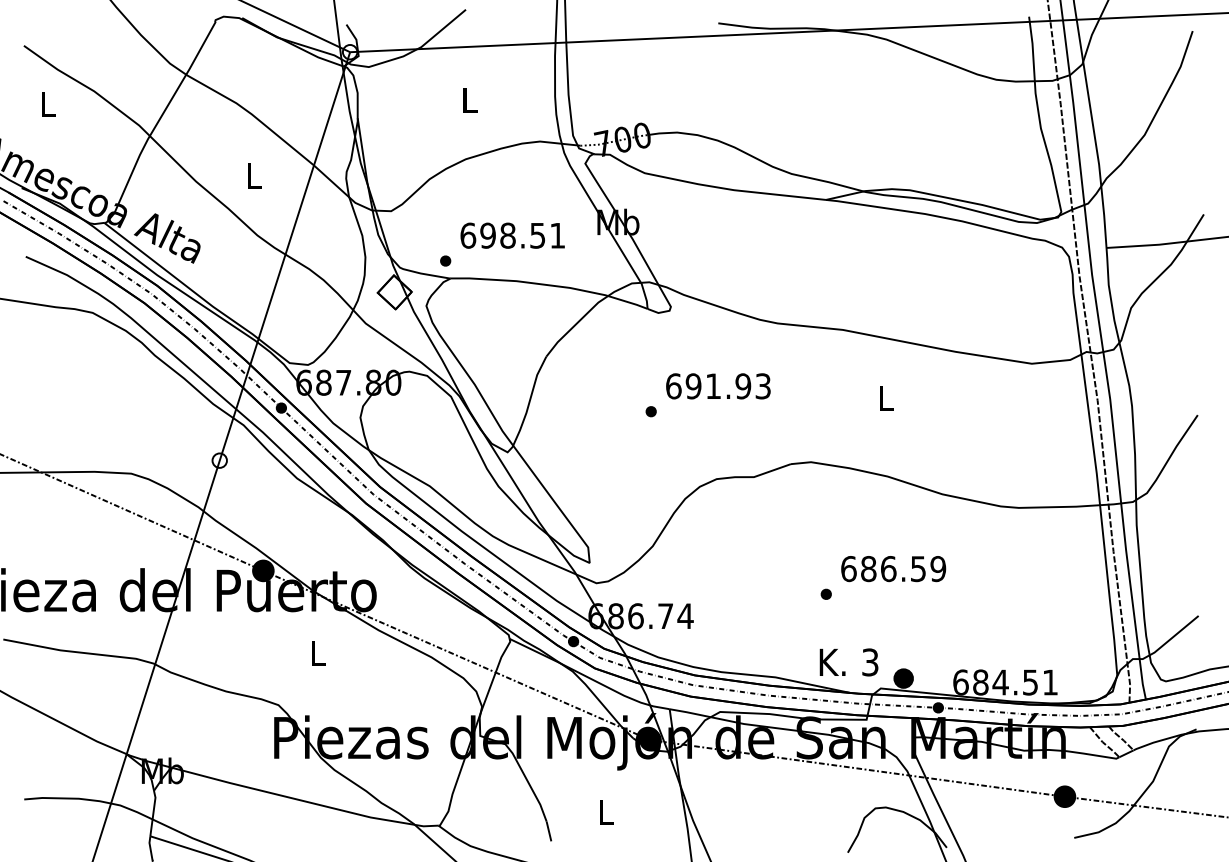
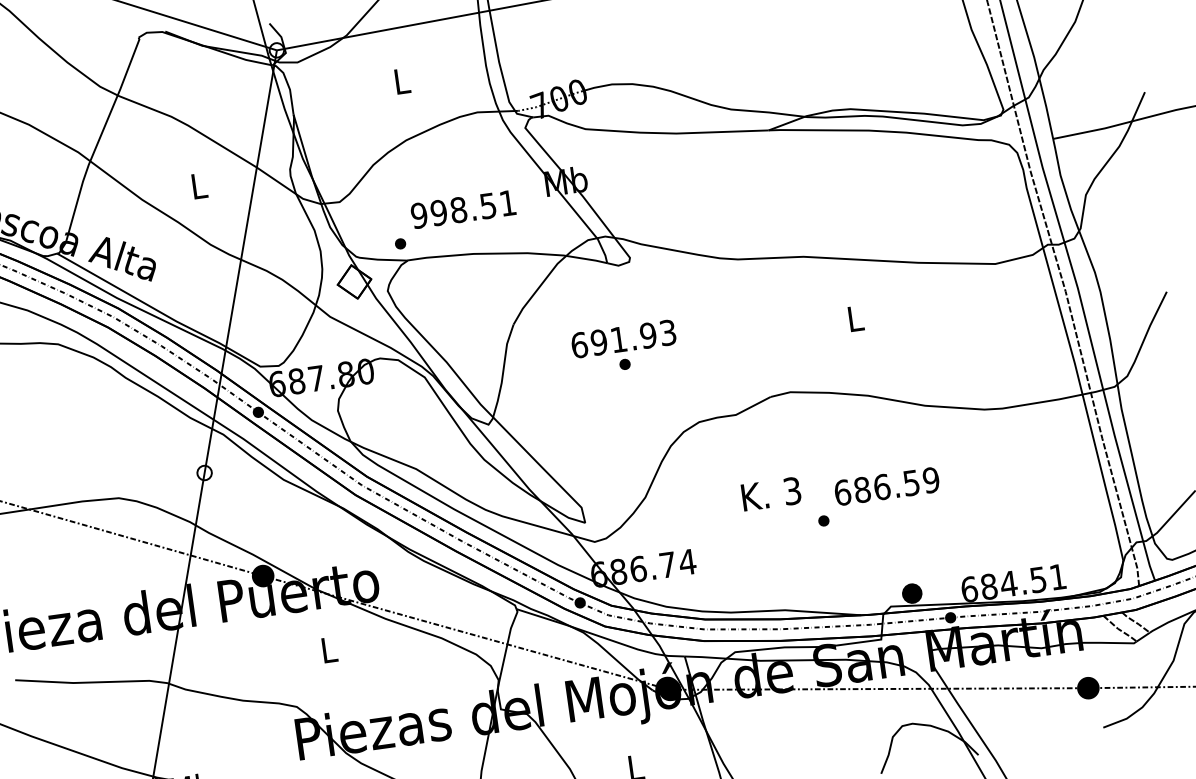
text: (468, 235) -> (419, 215), 698.51 -> 998.51
text: (718, 386) -> (623, 339), moved
text: (848, 662) -> (770, 494), moved

